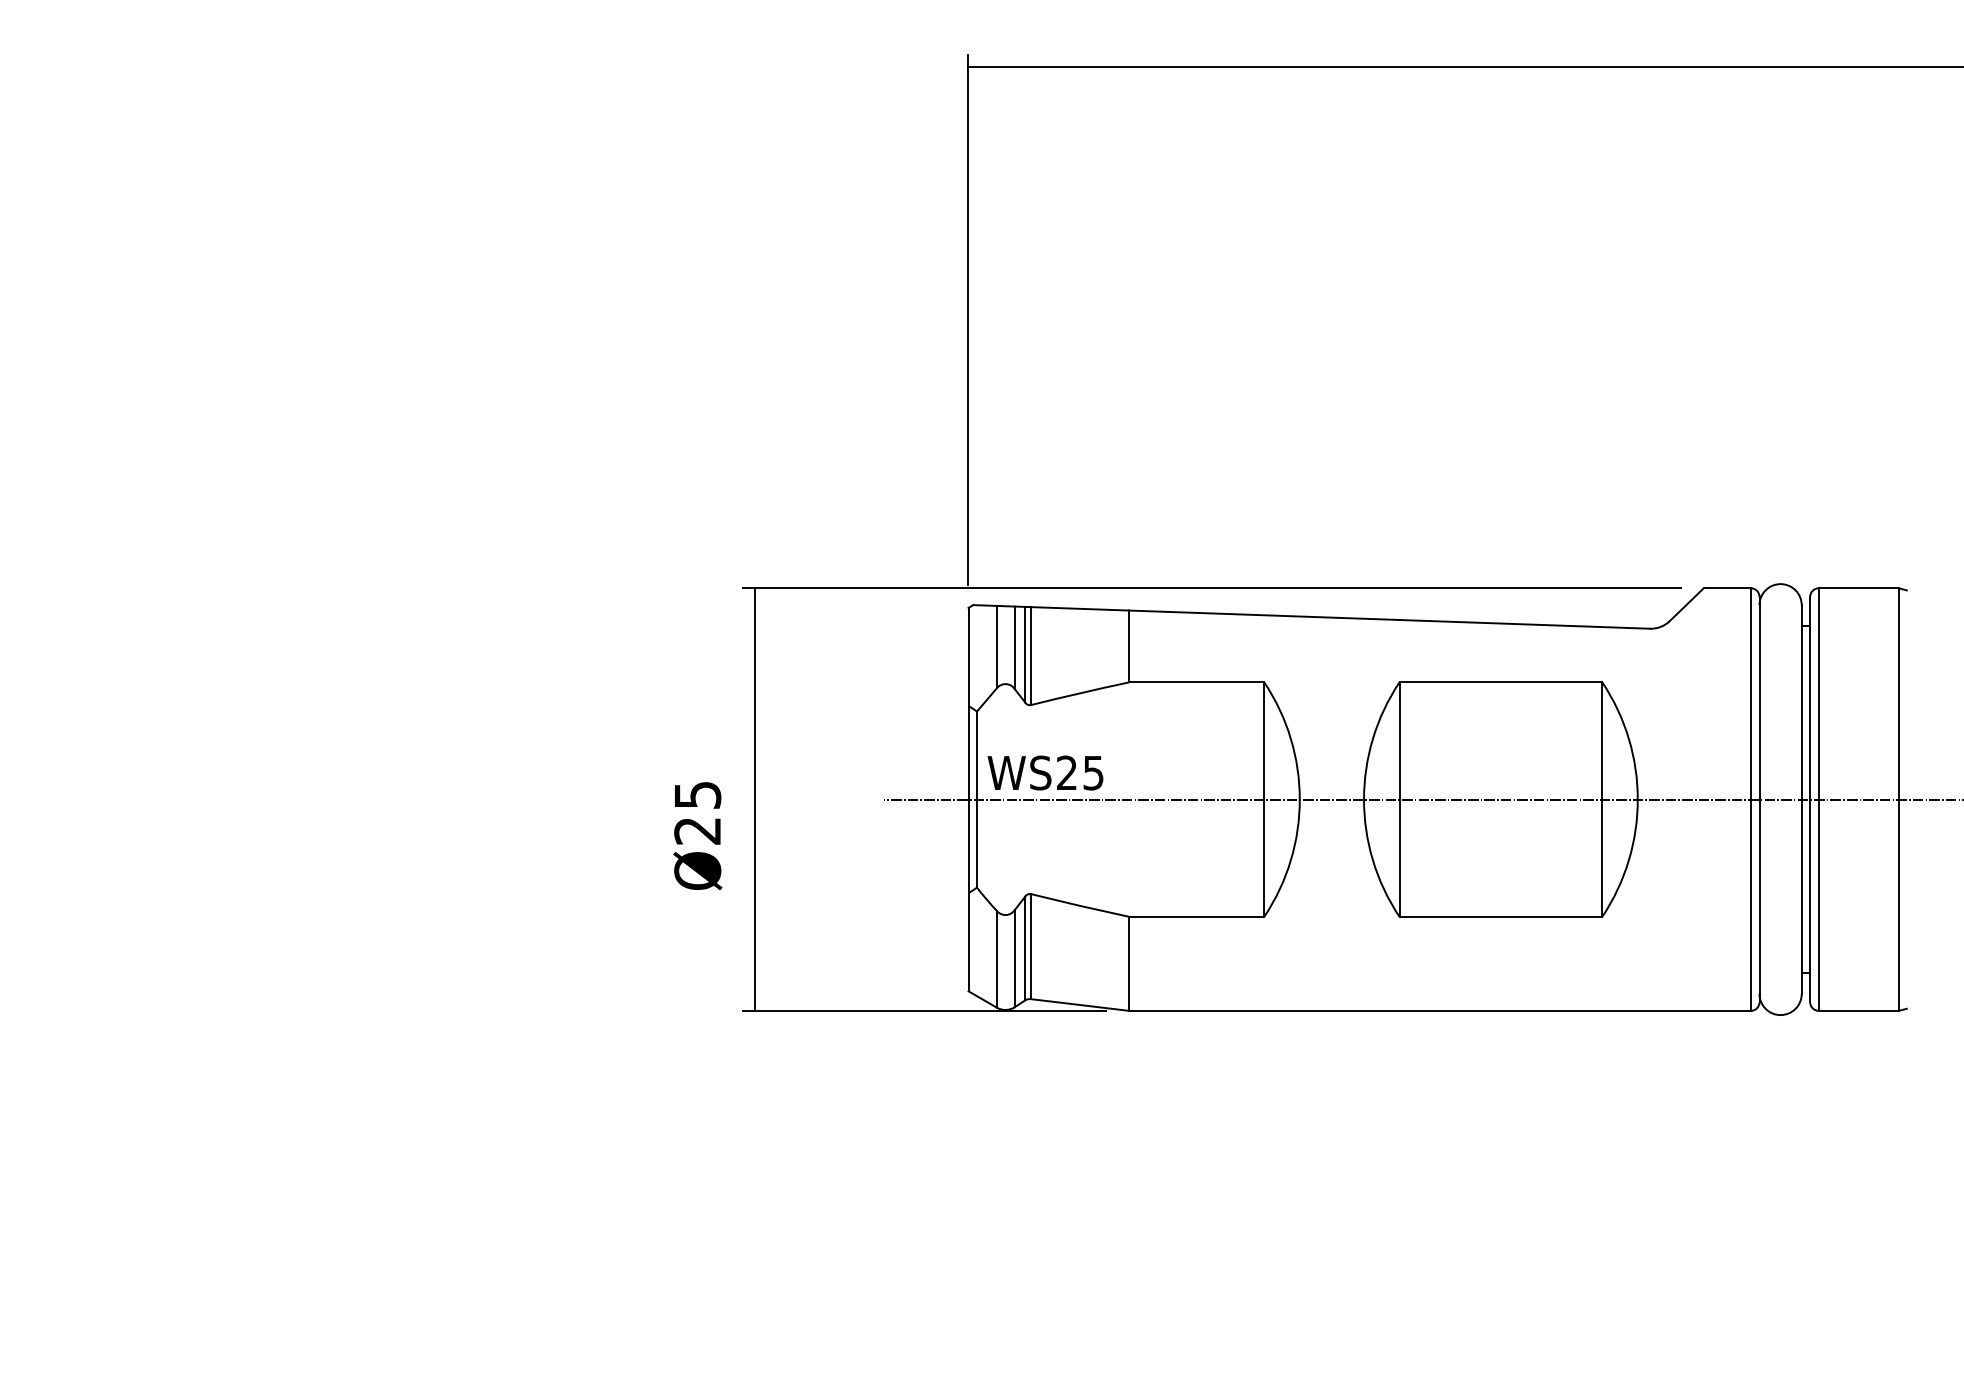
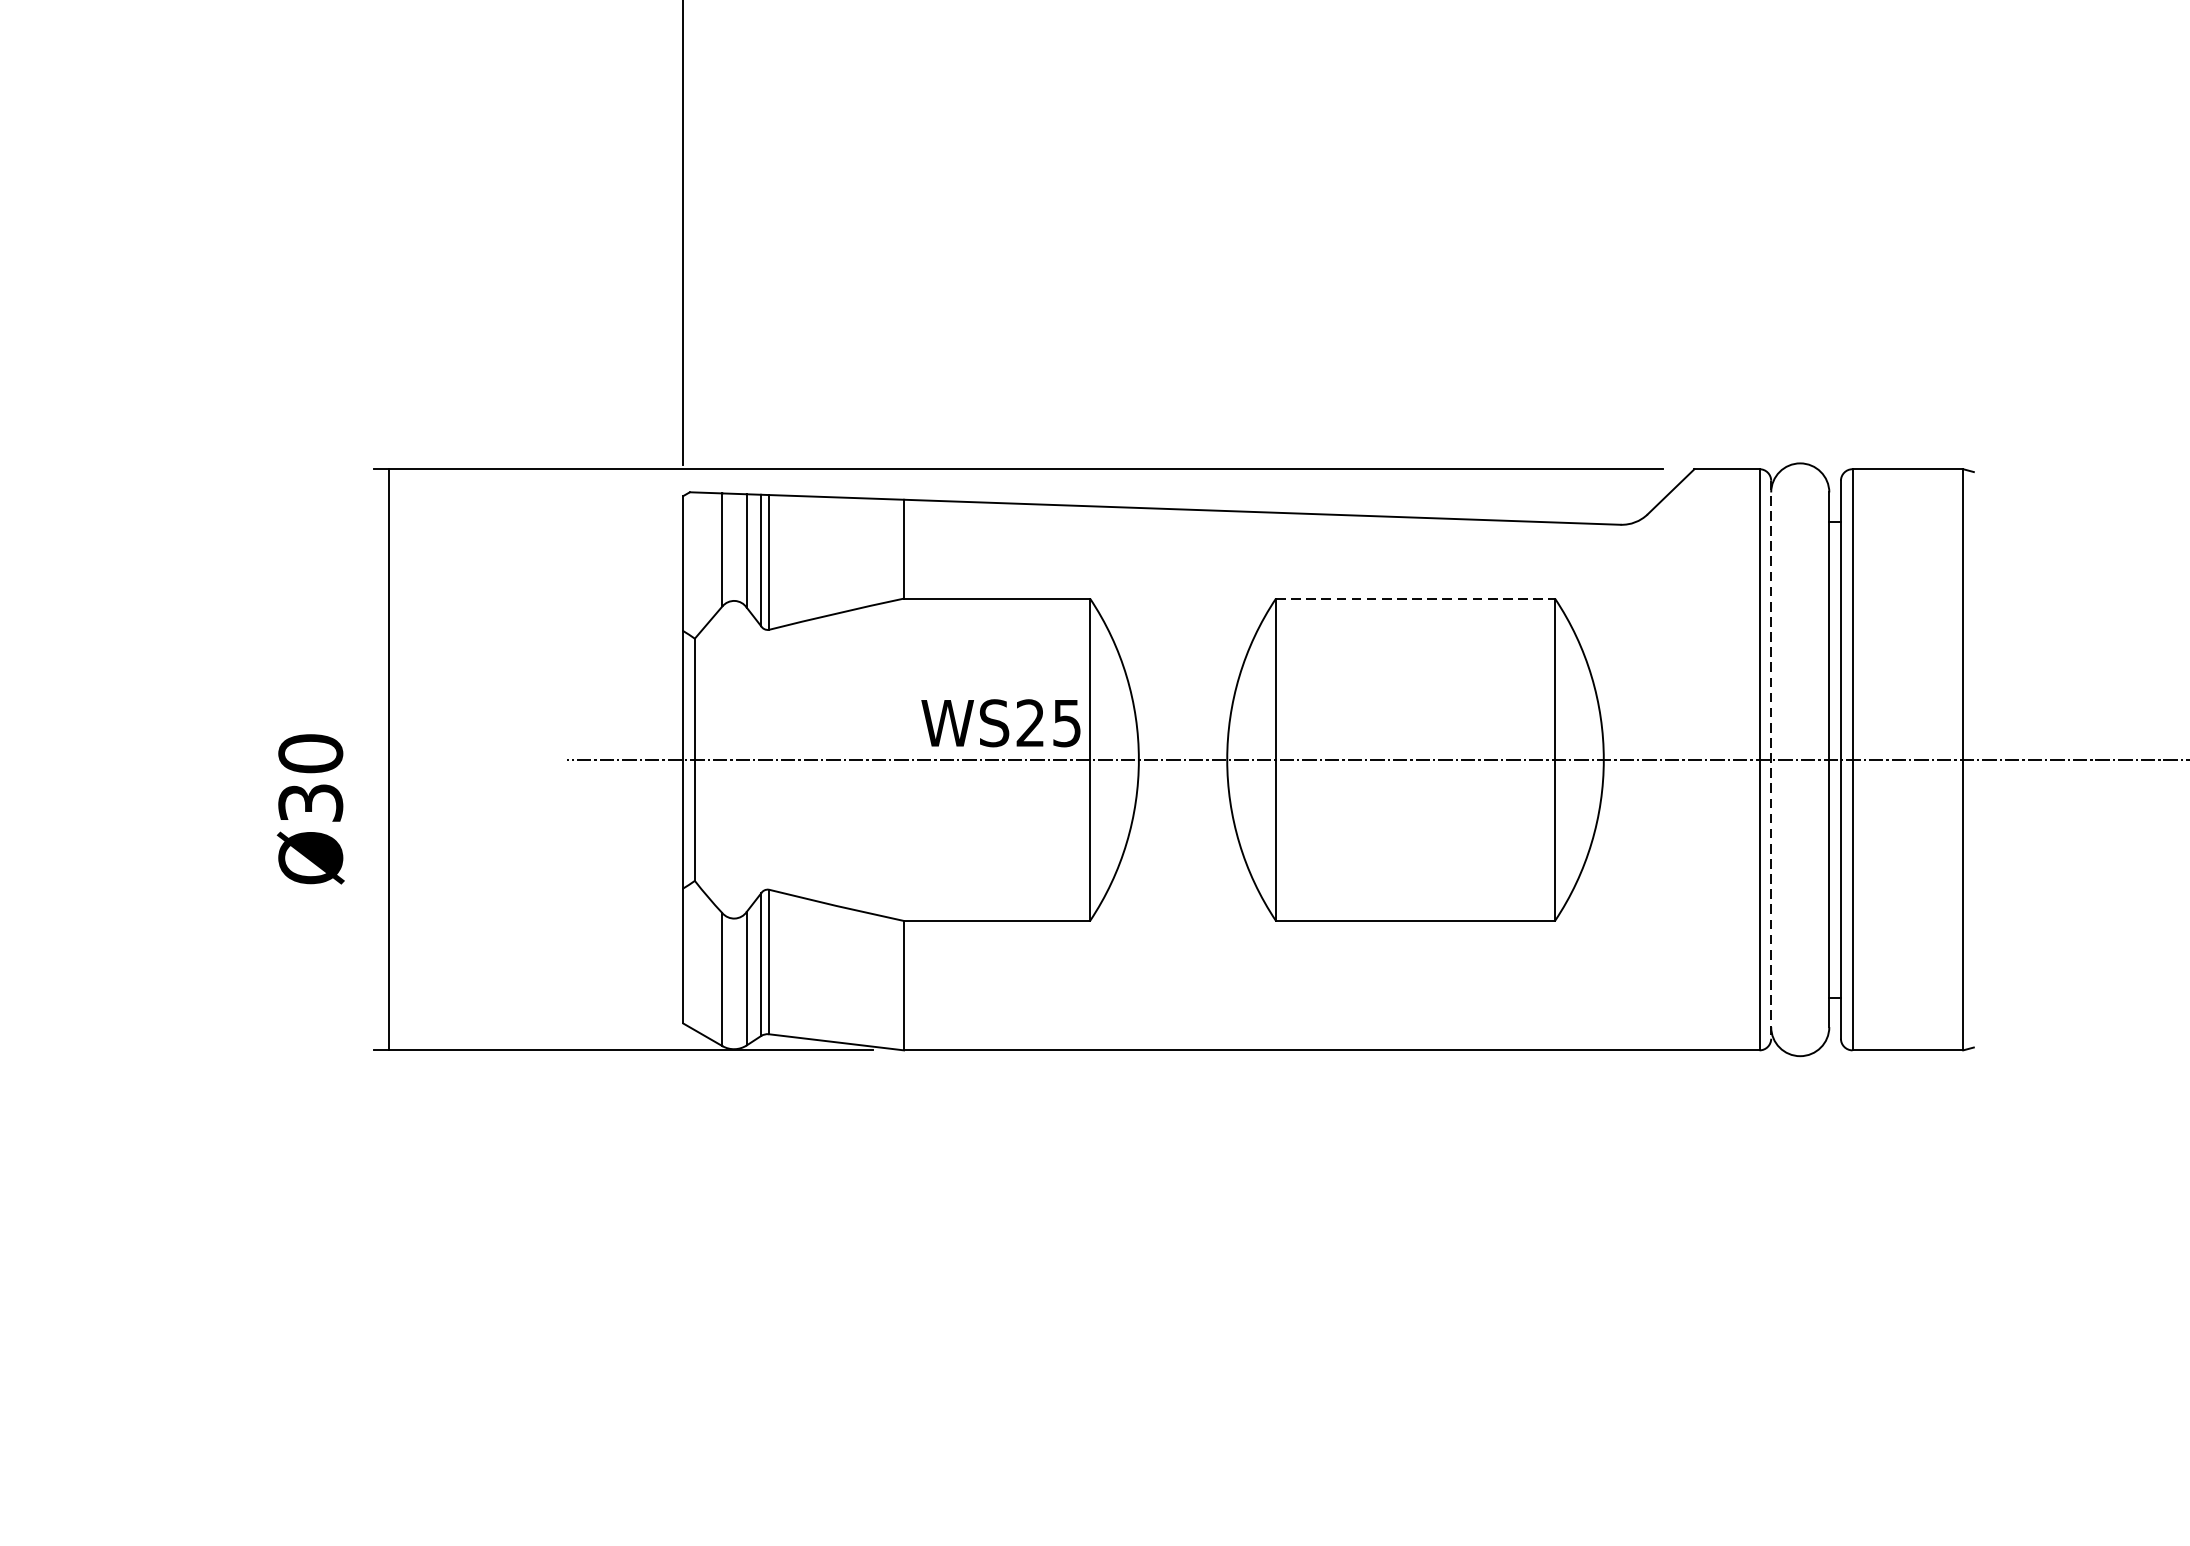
line: (1501, 682) -> (1416, 598), solid -> dashed
text: (1045, 772) -> (1000, 722), moved
line: (1759, 799) -> (1771, 759), solid -> dashed
text: (697, 812) -> (310, 777), Ø25 -> Ø30

